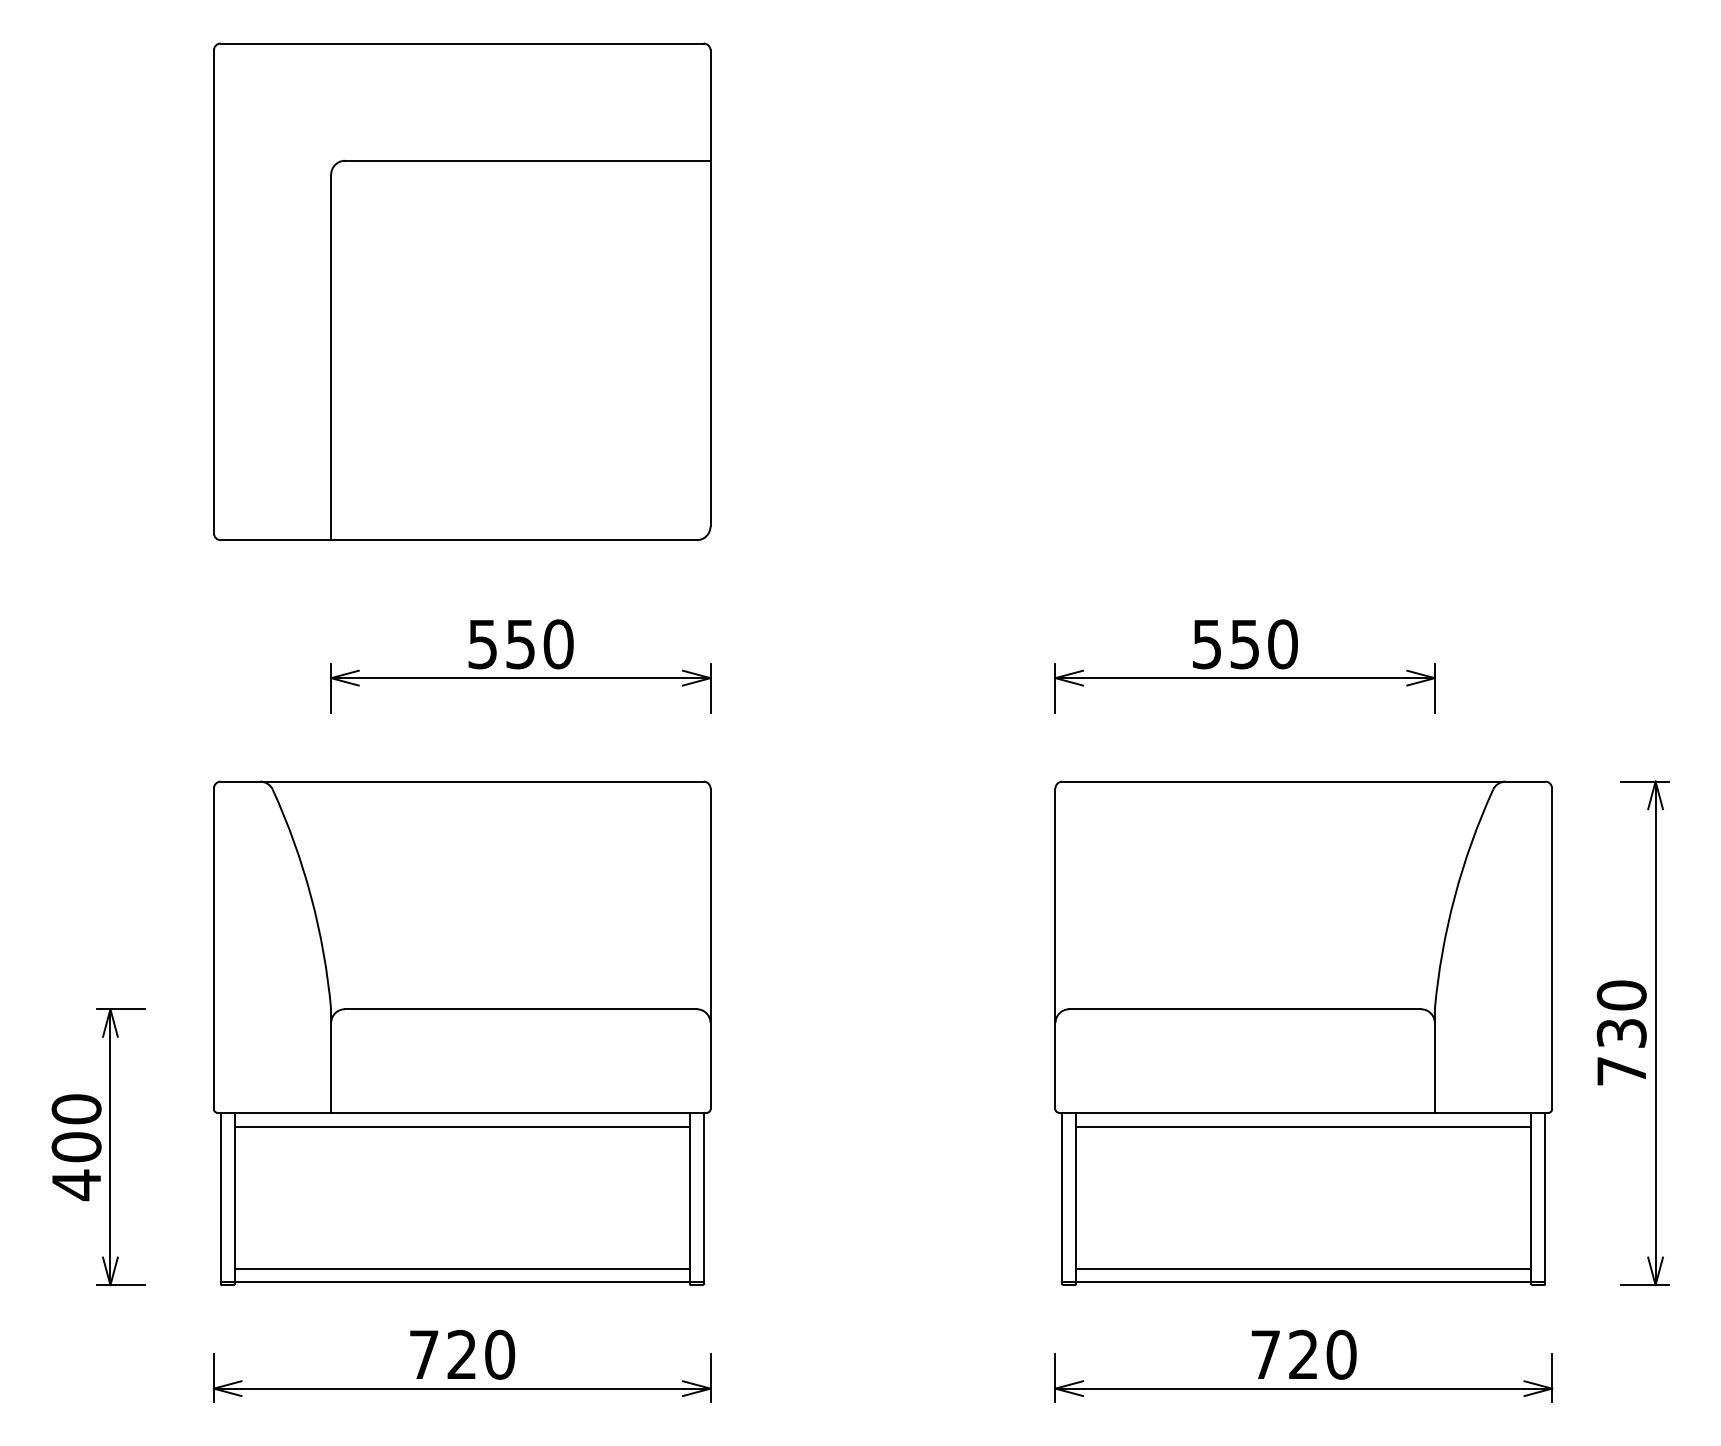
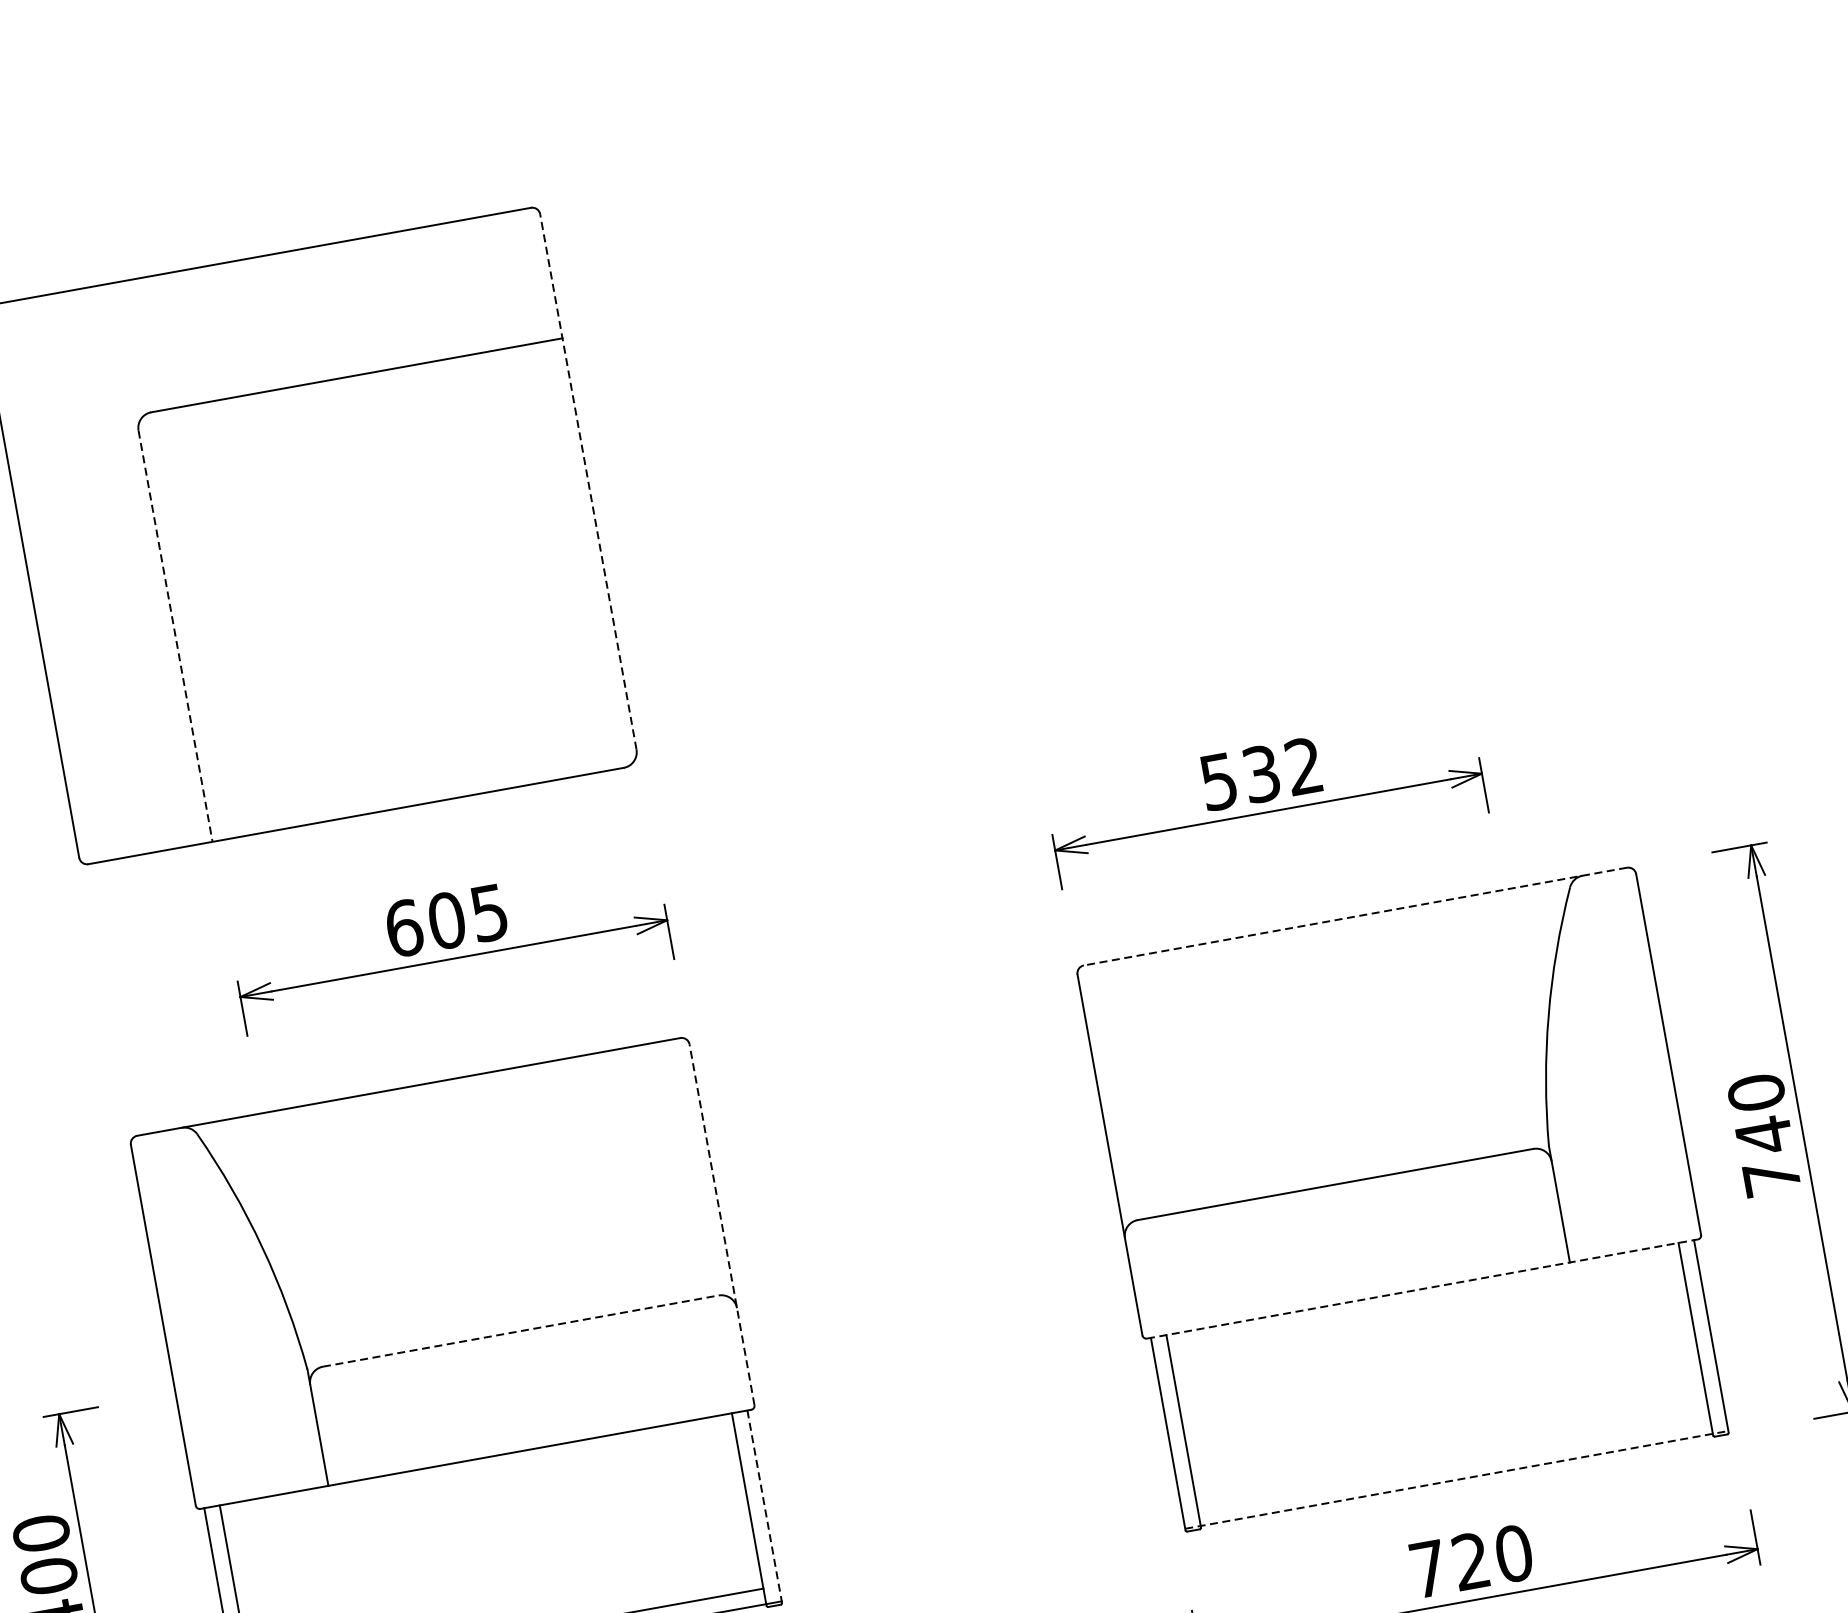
line: (710, 288) -> (588, 481), solid -> dashed
line: (331, 357) -> (175, 636), solid -> dashed
text: (520, 644) -> (446, 920), 550 -> 605
text: (1264, 644) -> (1283, 770), 550 -> 532
line: (1303, 781) -> (1355, 916), solid -> dashed
line: (710, 948) -> (721, 1224), solid -> dashed
line: (520, 1009) -> (520, 1331), solid -> dashed
text: (1621, 1033) -> (1763, 1135), 730 -> 740
line: (1303, 1112) -> (1422, 1288), solid -> dashed
line: (461, 1126) -> (477, 1475), removed
line: (1303, 1126) -> (1424, 1304), removed
line: (703, 1198) -> (764, 1507), solid -> dashed
line: (1303, 1268) -> (1453, 1464), removed
line: (1304, 1282) -> (1457, 1479), solid -> dashed

